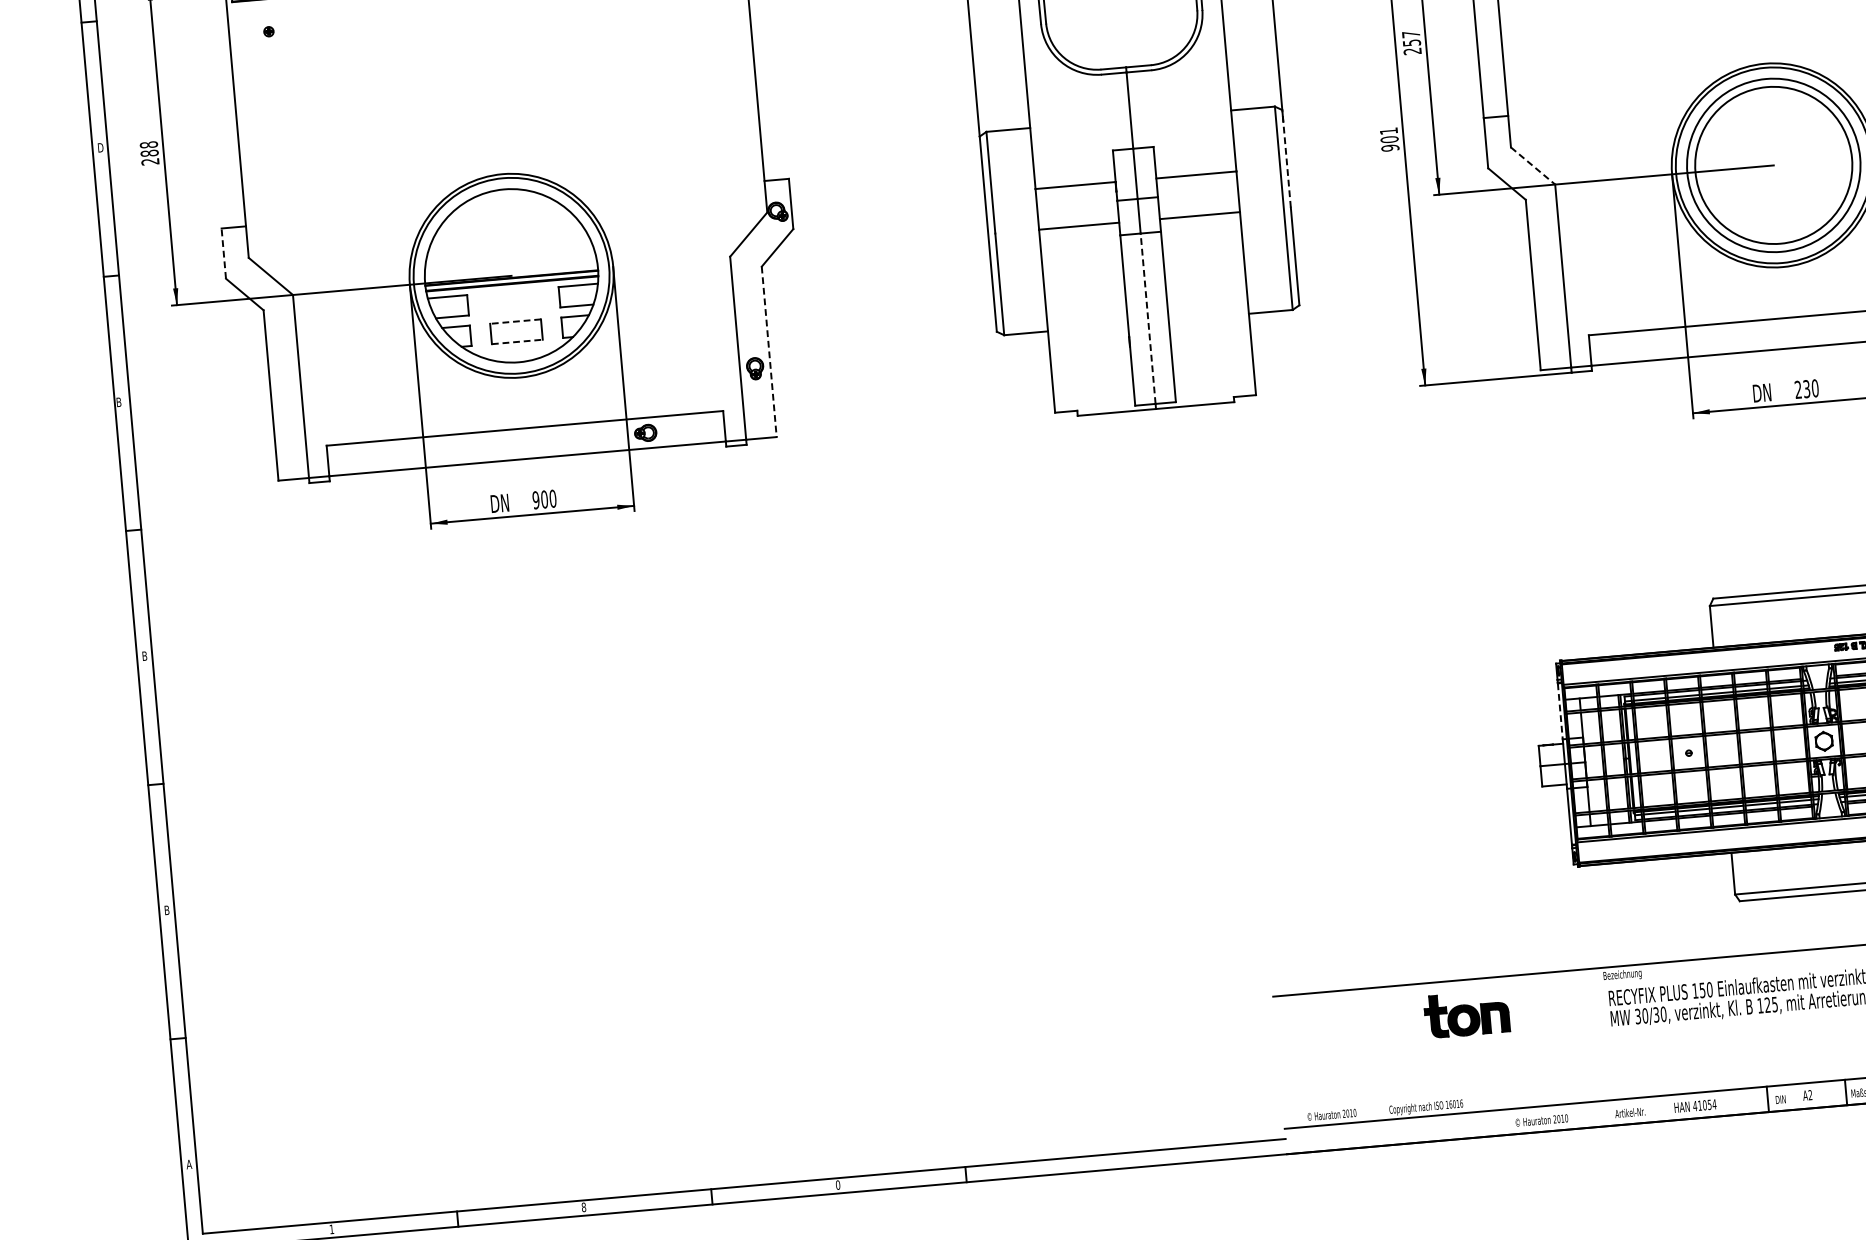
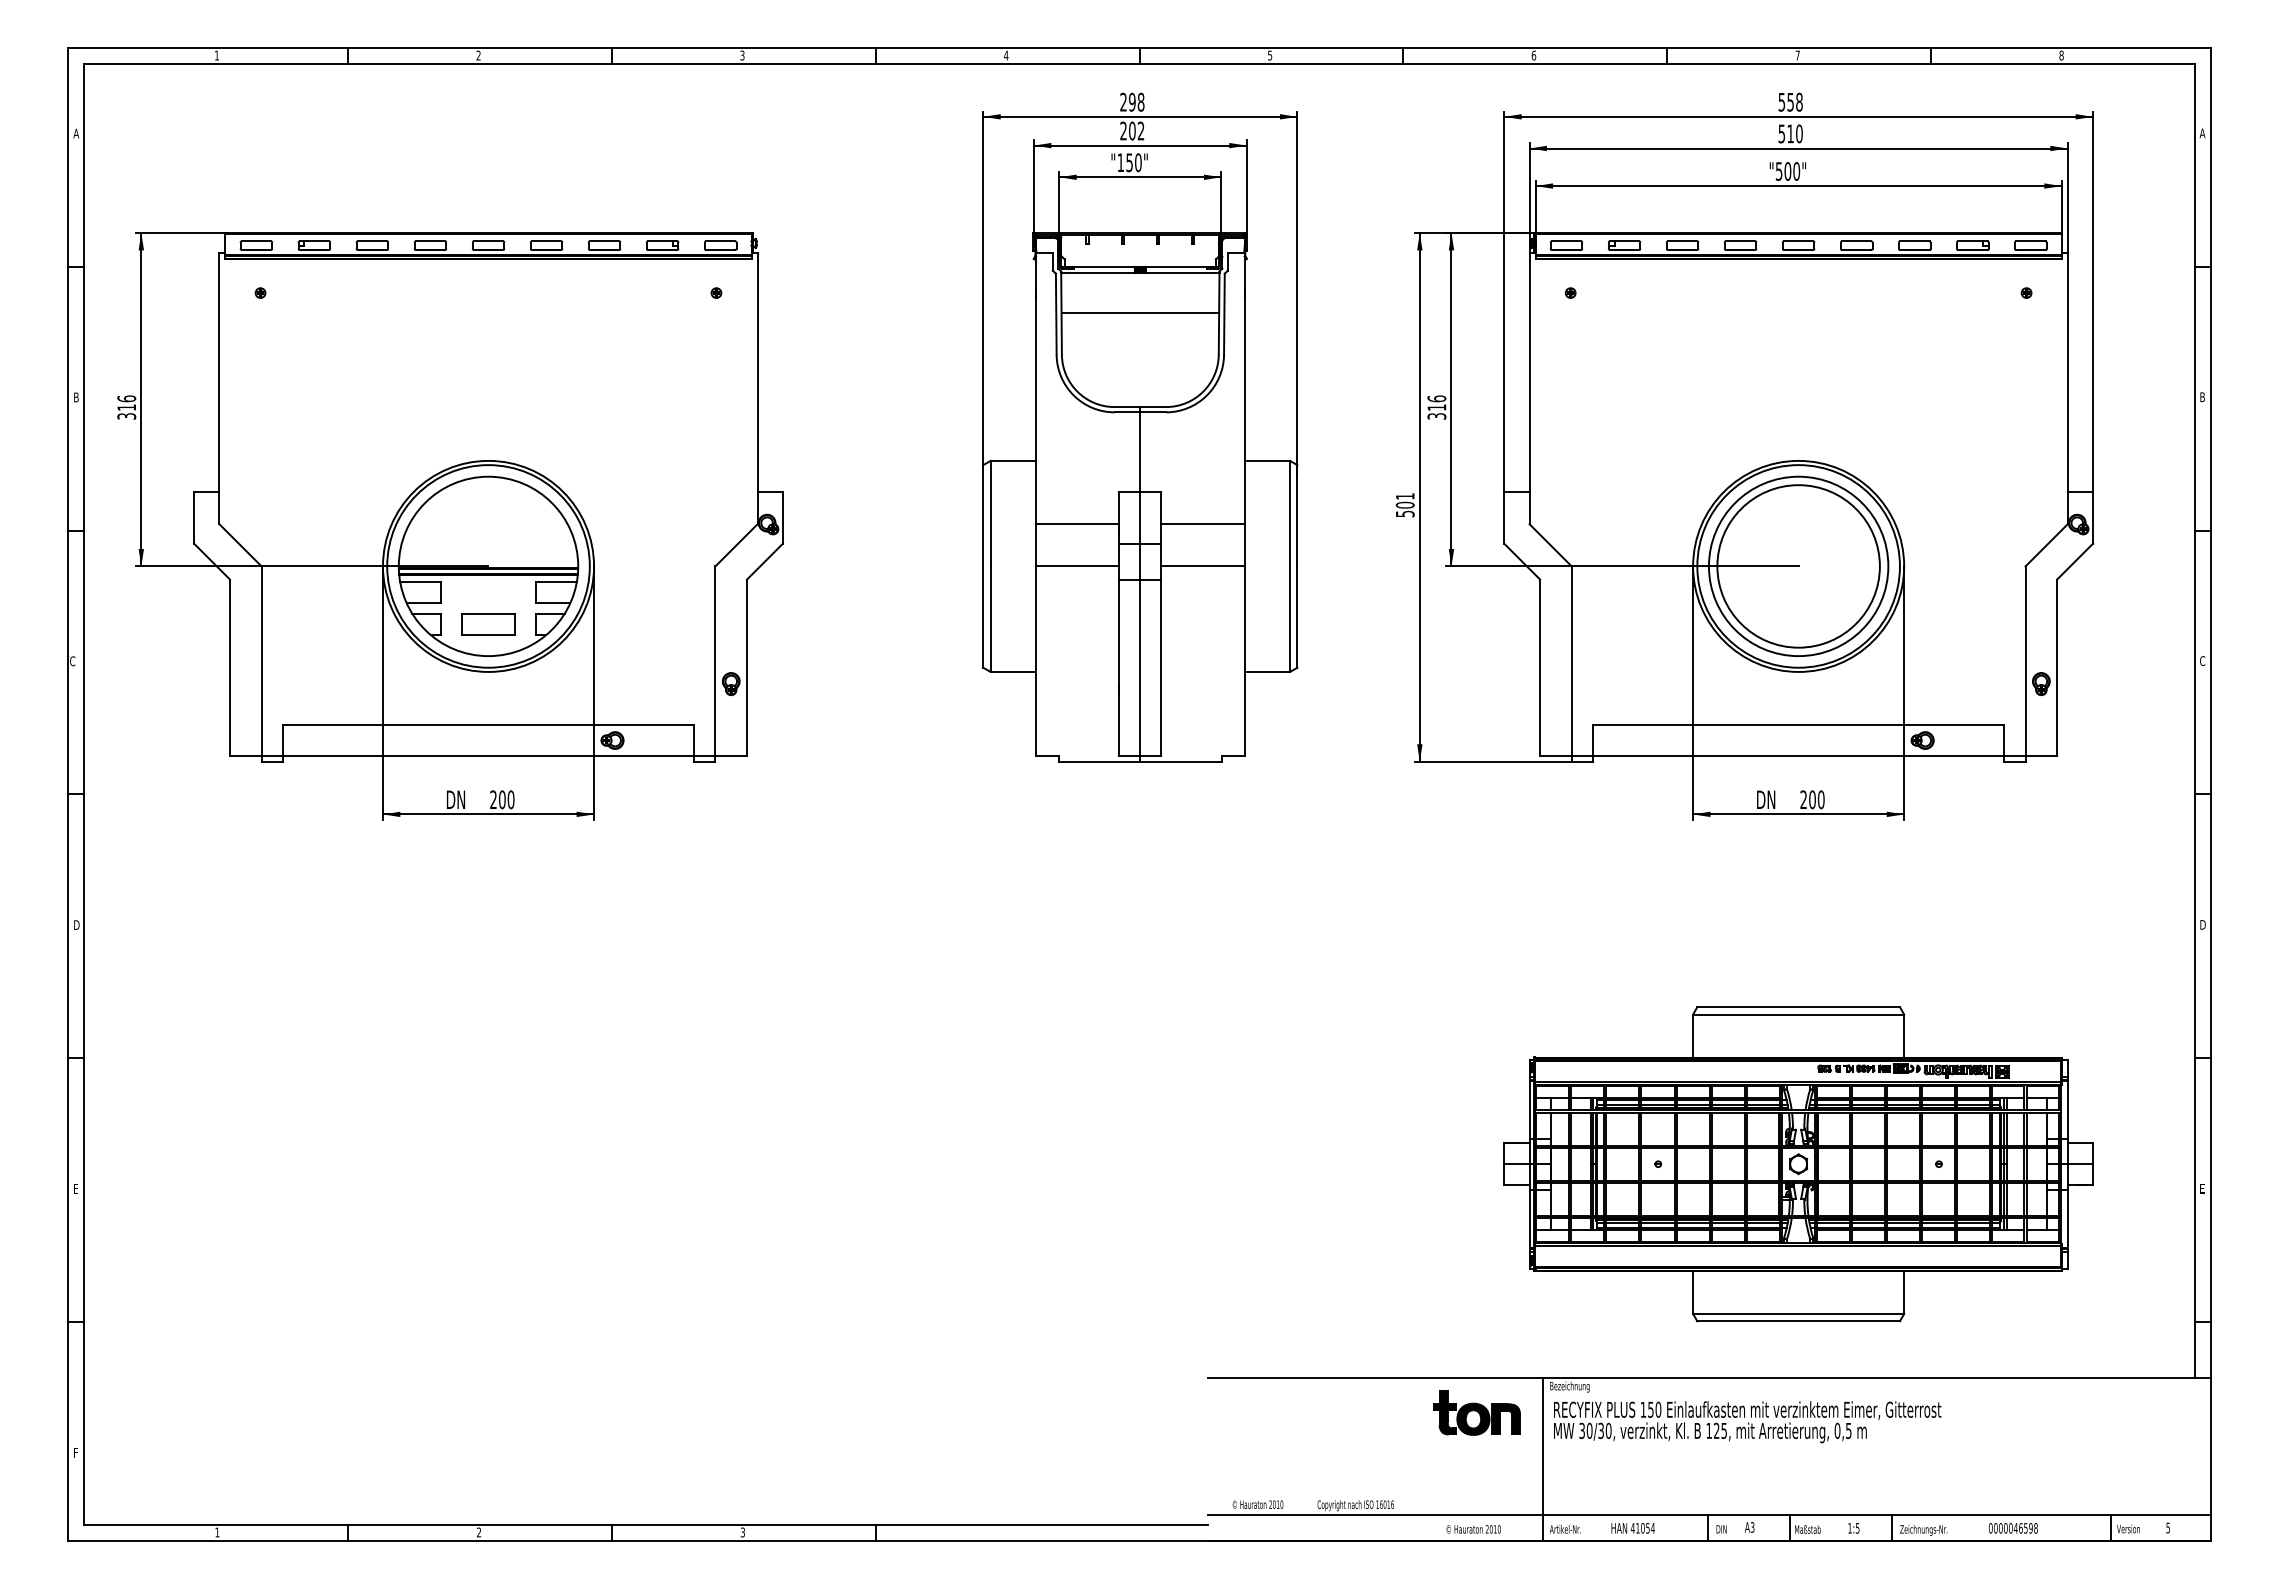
text: (1411, 42) -> (1436, 407), 257 -> 316
text: (101, 147) -> (77, 397), D -> B
text: (1389, 147) -> (1404, 513), 901 -> 501
text: (149, 153) -> (126, 407), 288 -> 316
line: (1286, 158) -> (1297, 515), dashed -> solid
line: (1532, 166) -> (1550, 545), dashed -> solid
line: (224, 253) -> (194, 517), dashed -> solid
line: (1148, 318) -> (1140, 667), dashed -> solid
line: (515, 321) -> (488, 613), dashed -> solid
line: (518, 342) -> (489, 635), dashed -> solid
line: (769, 352) -> (747, 668), dashed -> solid
text: (1806, 388) -> (1812, 799), 230 -> 200
text: (118, 402) -> (72, 661), B -> C
text: (536, 499) -> (493, 799), 900 -> 200
text: (145, 655) -> (77, 924), B -> D
line: (1560, 712) -> (1529, 1110), dashed -> solid
text: (167, 909) -> (76, 1188), B -> E
part: (1466, 1013) -> (1476, 1412), moved
line: (1603, 1047) -> (1543, 1459), added
text: (1810, 1095) -> (1752, 1527), A2 -> A3
text: (189, 1164) -> (76, 1452), A -> F
text: (837, 1185) -> (742, 1532), 0 -> 3
text: (583, 1207) -> (478, 1532), 8 -> 2

